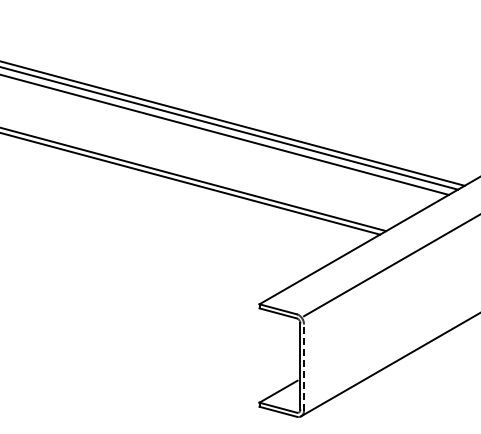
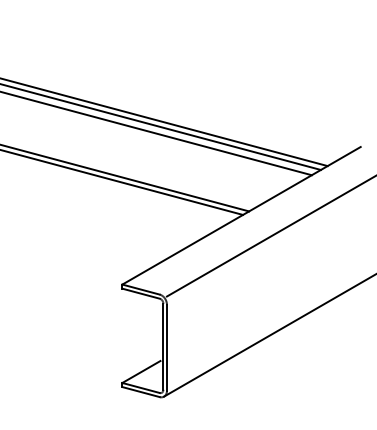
line: (304, 366) -> (167, 346), dashed -> solid

